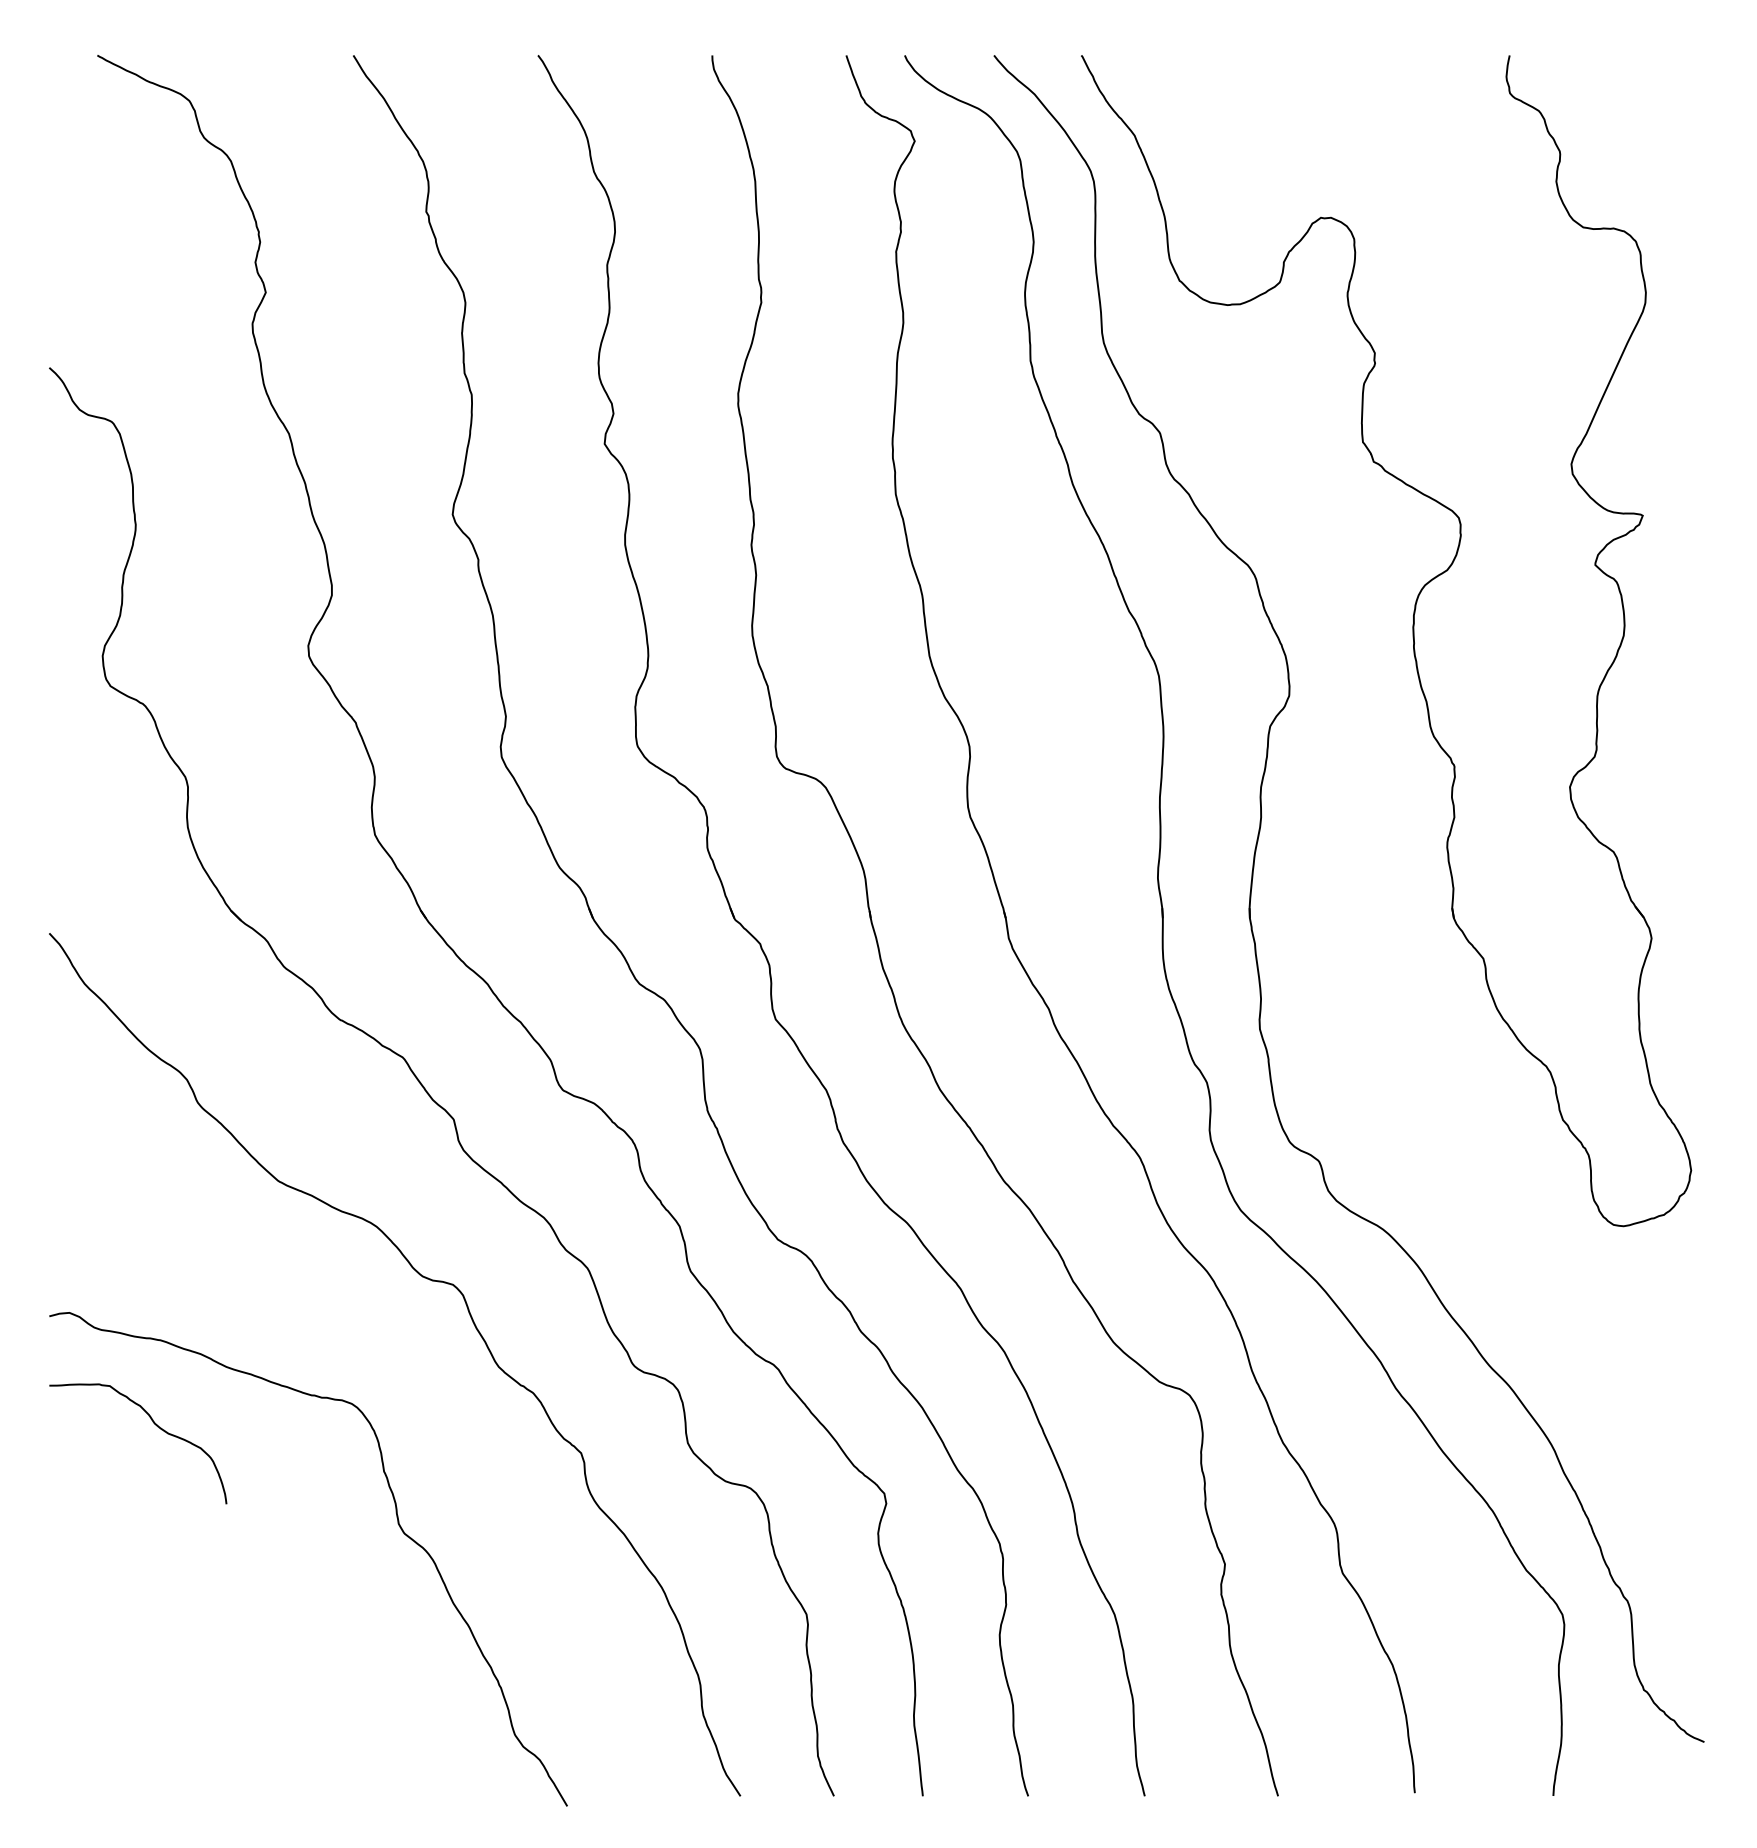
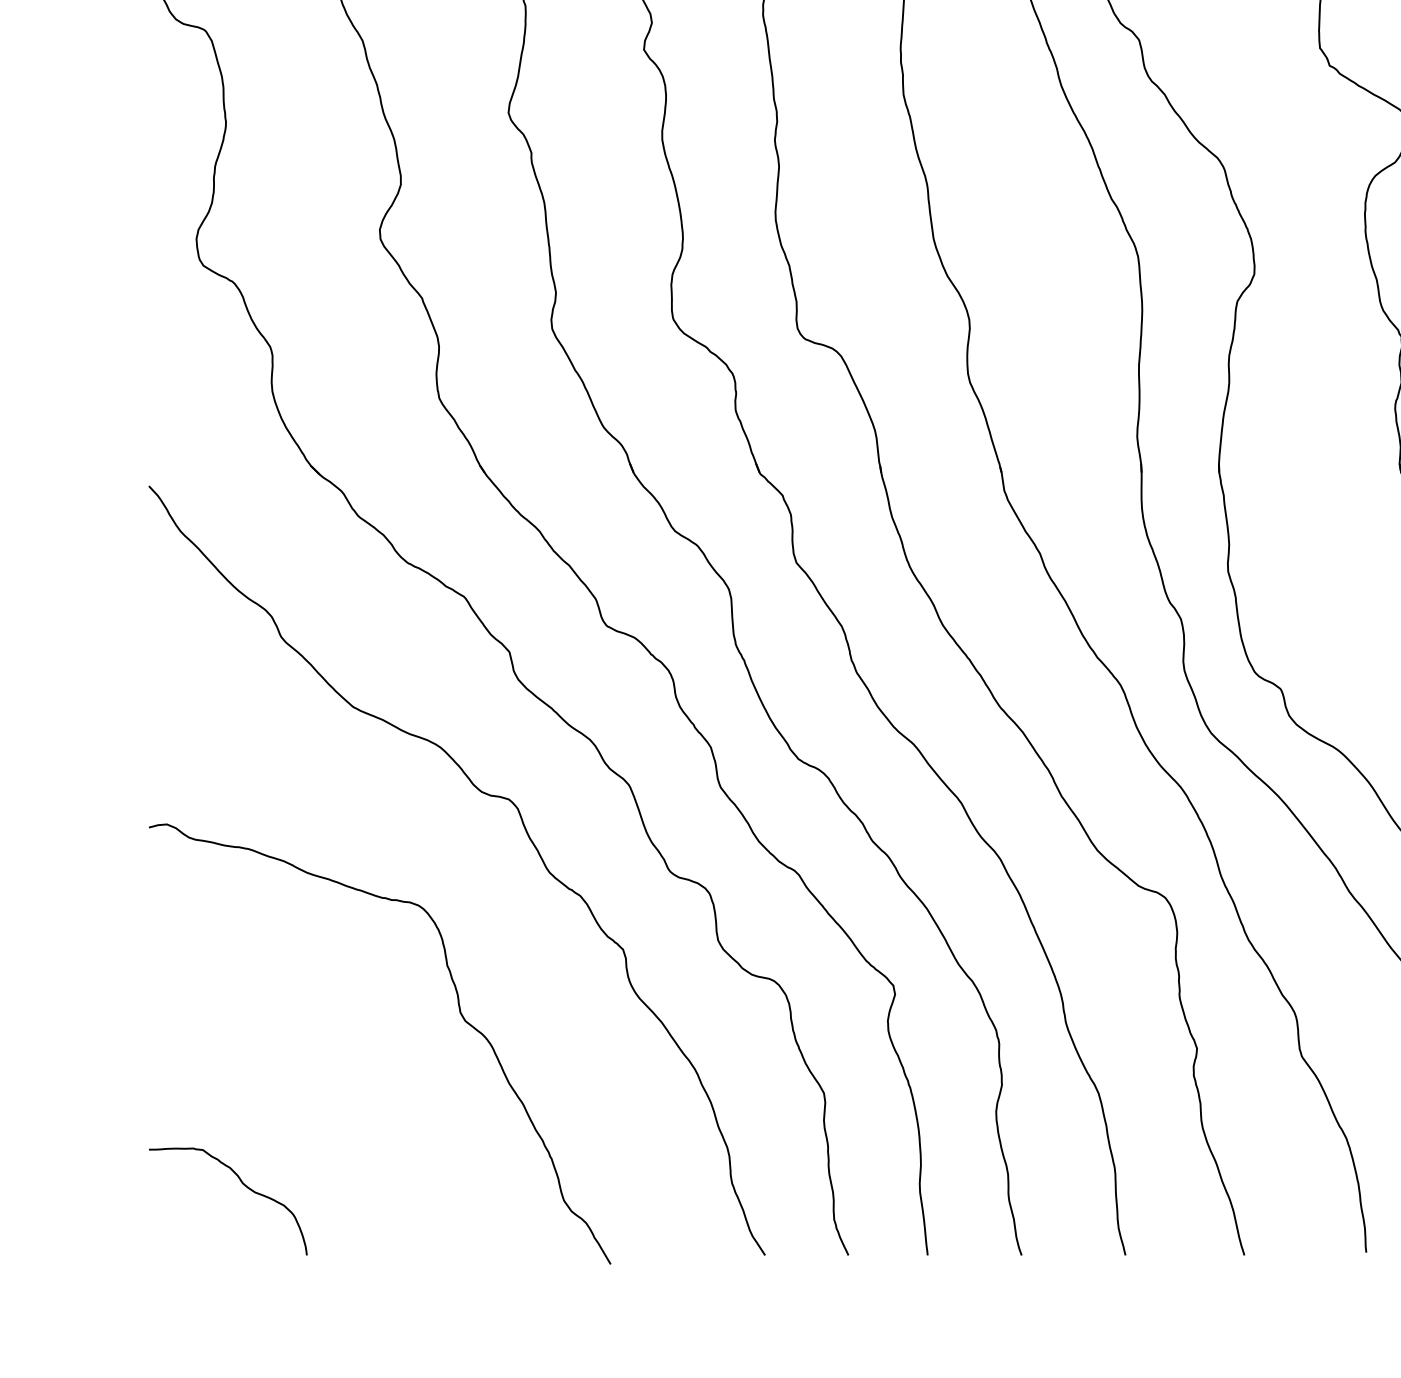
curve: (155, 1425) -> (243, 1185), moved

